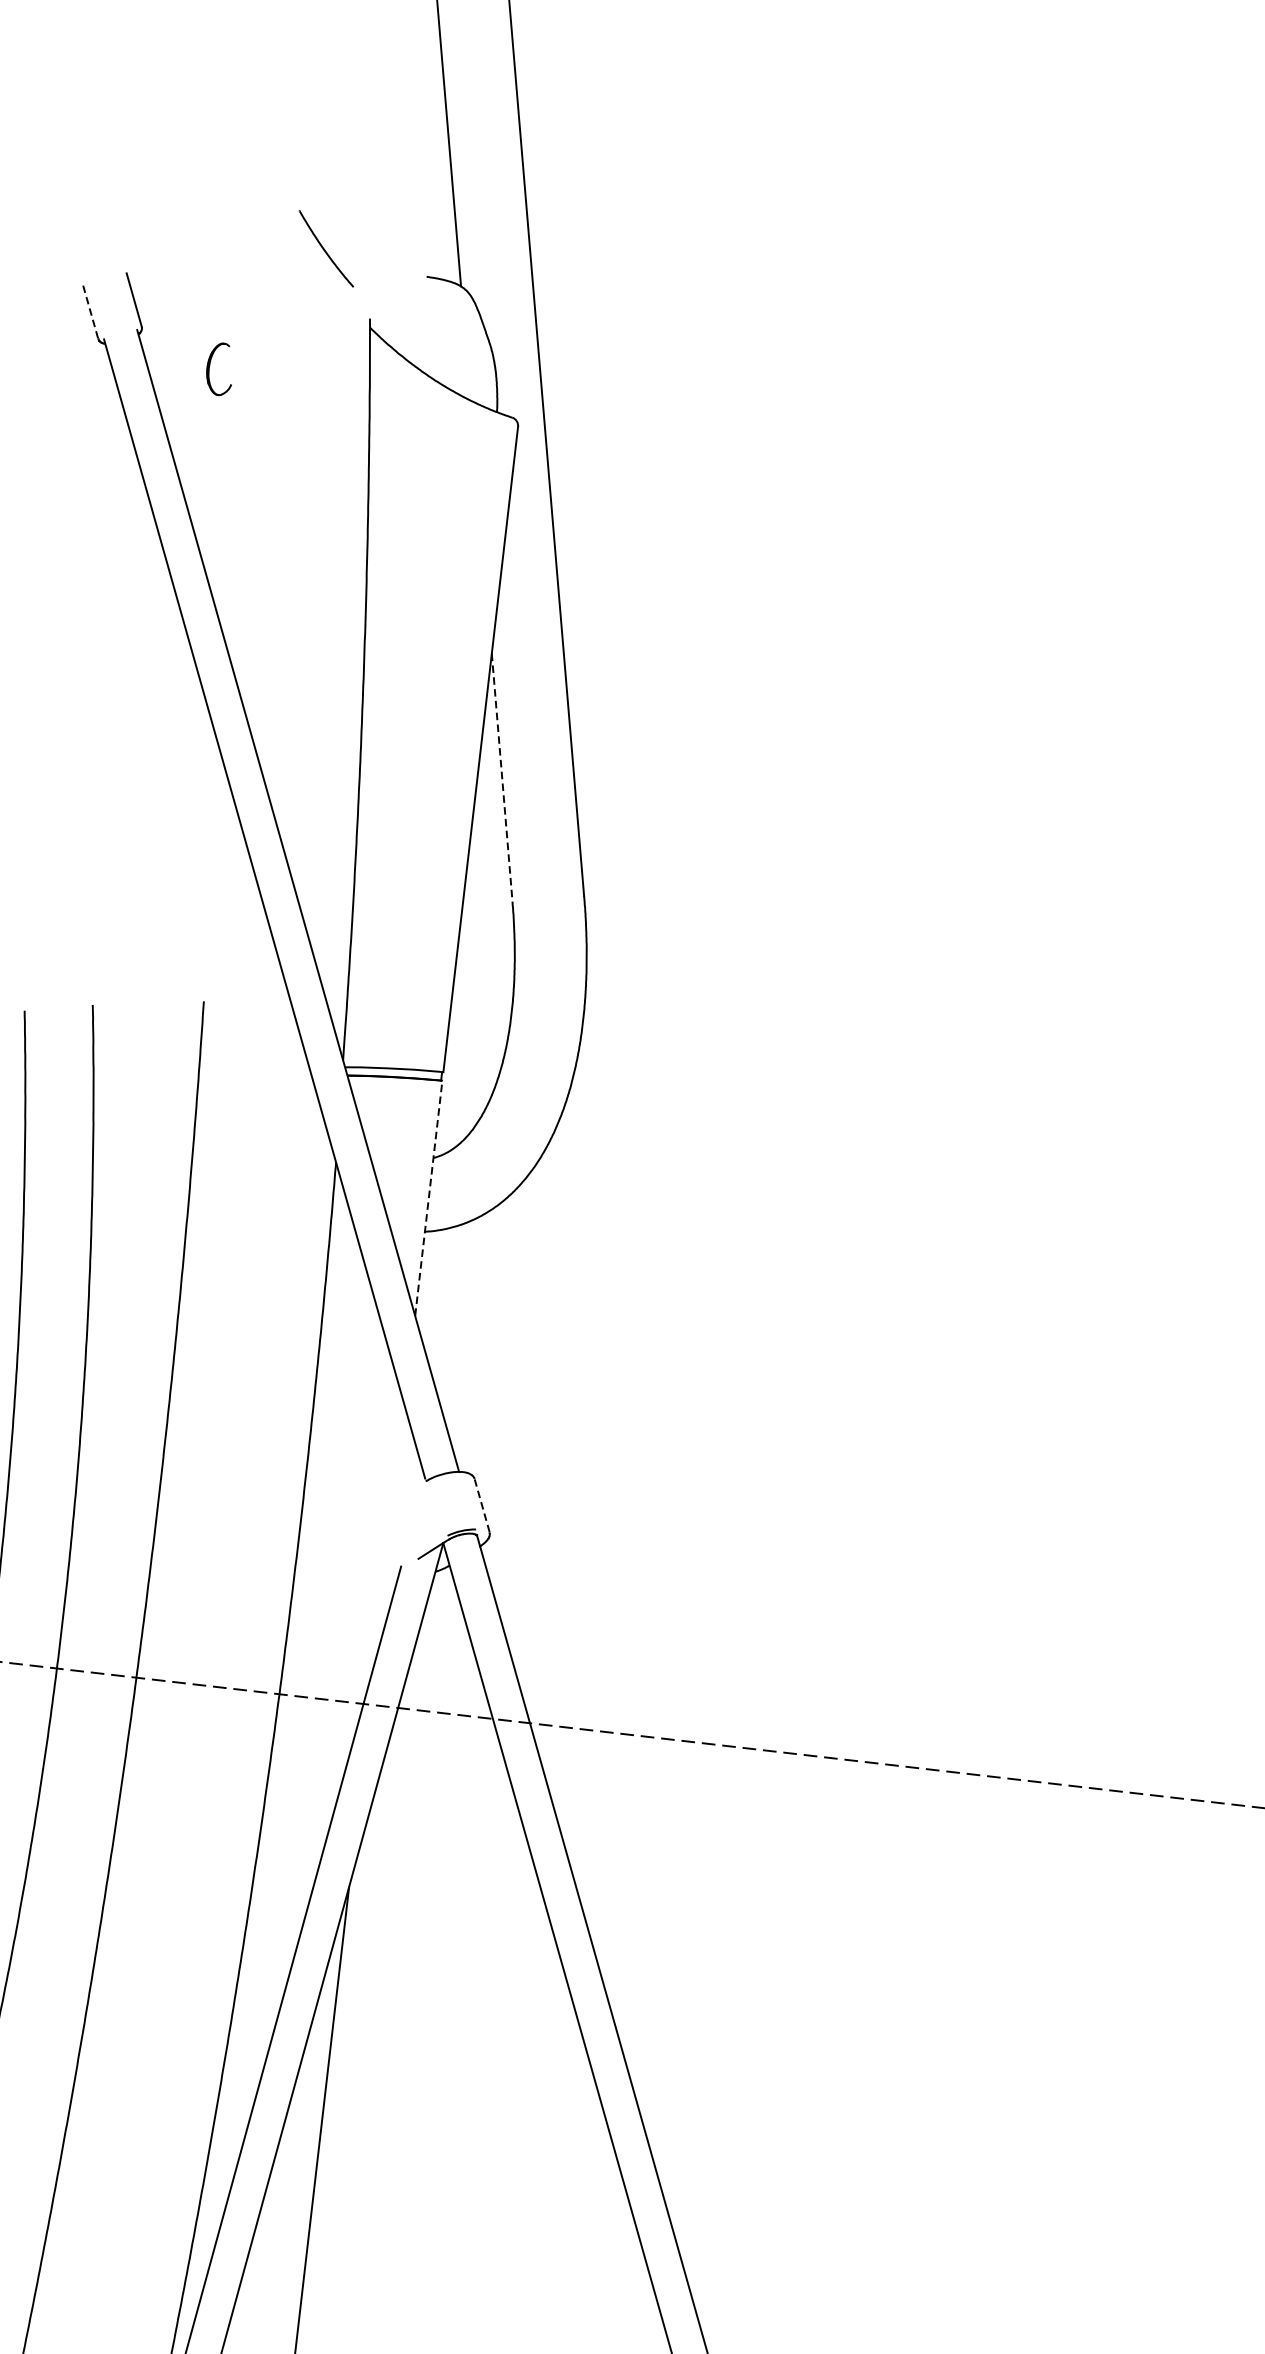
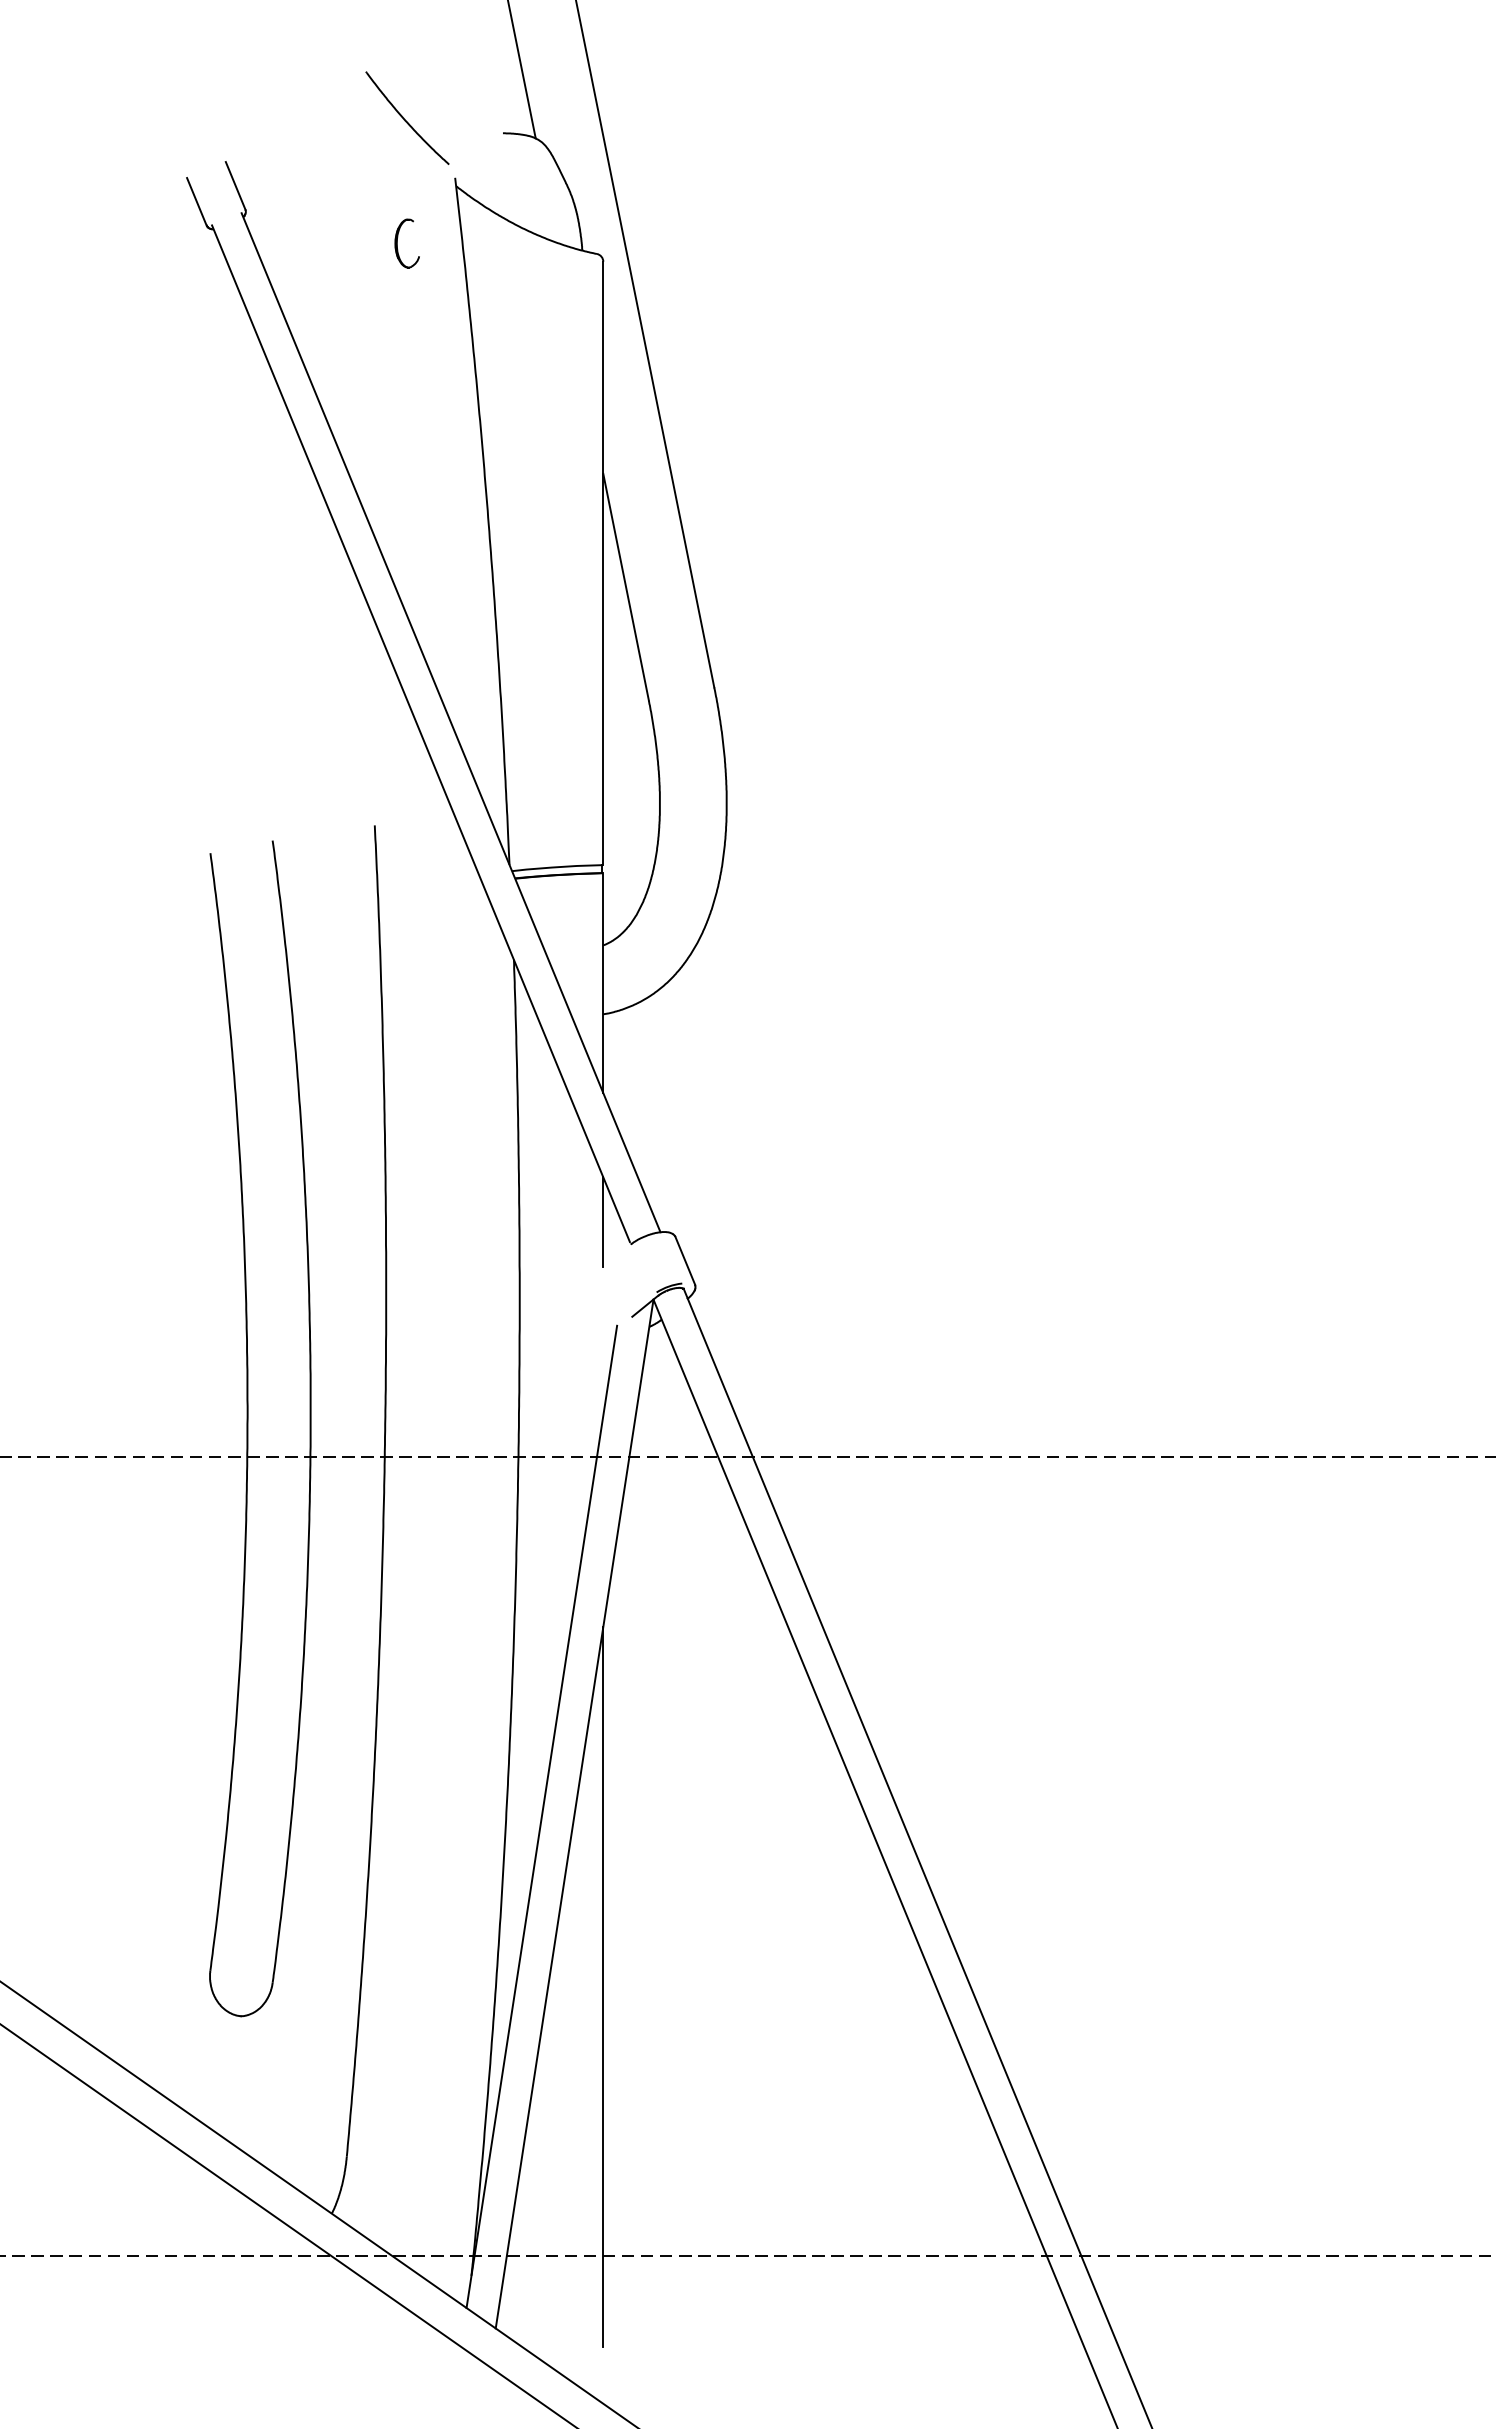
part: (326, 248) -> (407, 117), size x1.43
line: (90, 311) -> (196, 201), dashed -> solid
part: (209, 367) -> (397, 243), moved
line: (502, 778) -> (626, 587), dashed -> solid
line: (428, 1198) -> (603, 983), dashed -> solid
line: (399, 1454) -> (603, 1222), added
line: (482, 1505) -> (685, 1260), dashed -> solid

